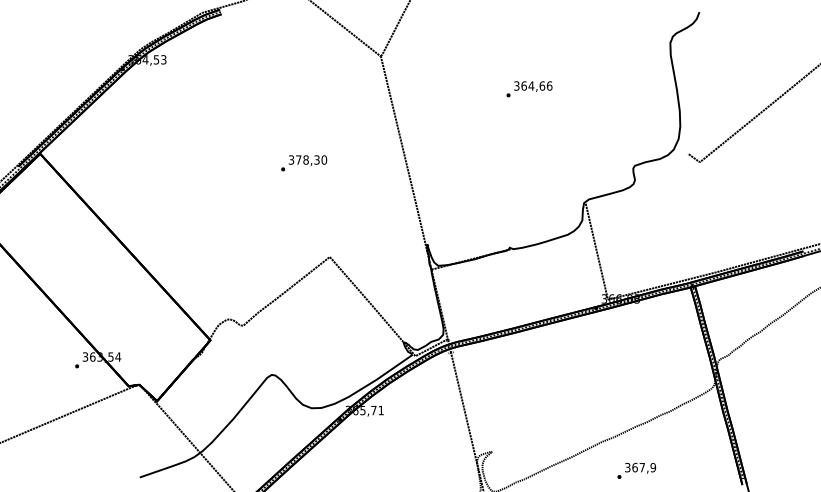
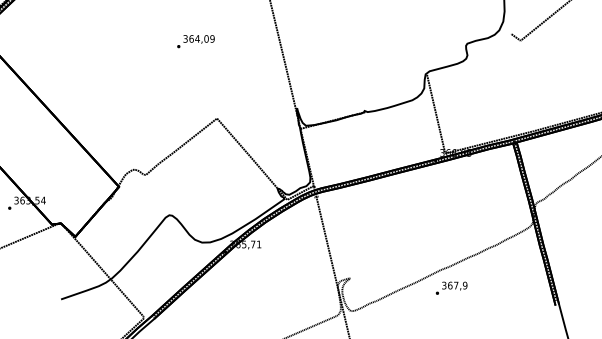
text: (311, 159) -> (202, 38), 378,30 -> 364,09
text: (636, 470) -> (451, 287), moved

